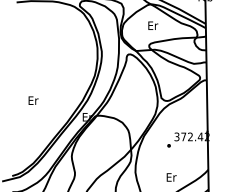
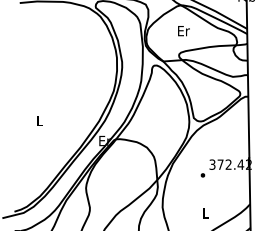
text: (33, 100) -> (40, 121), Er -> L
text: (171, 177) -> (206, 213), Er -> L

